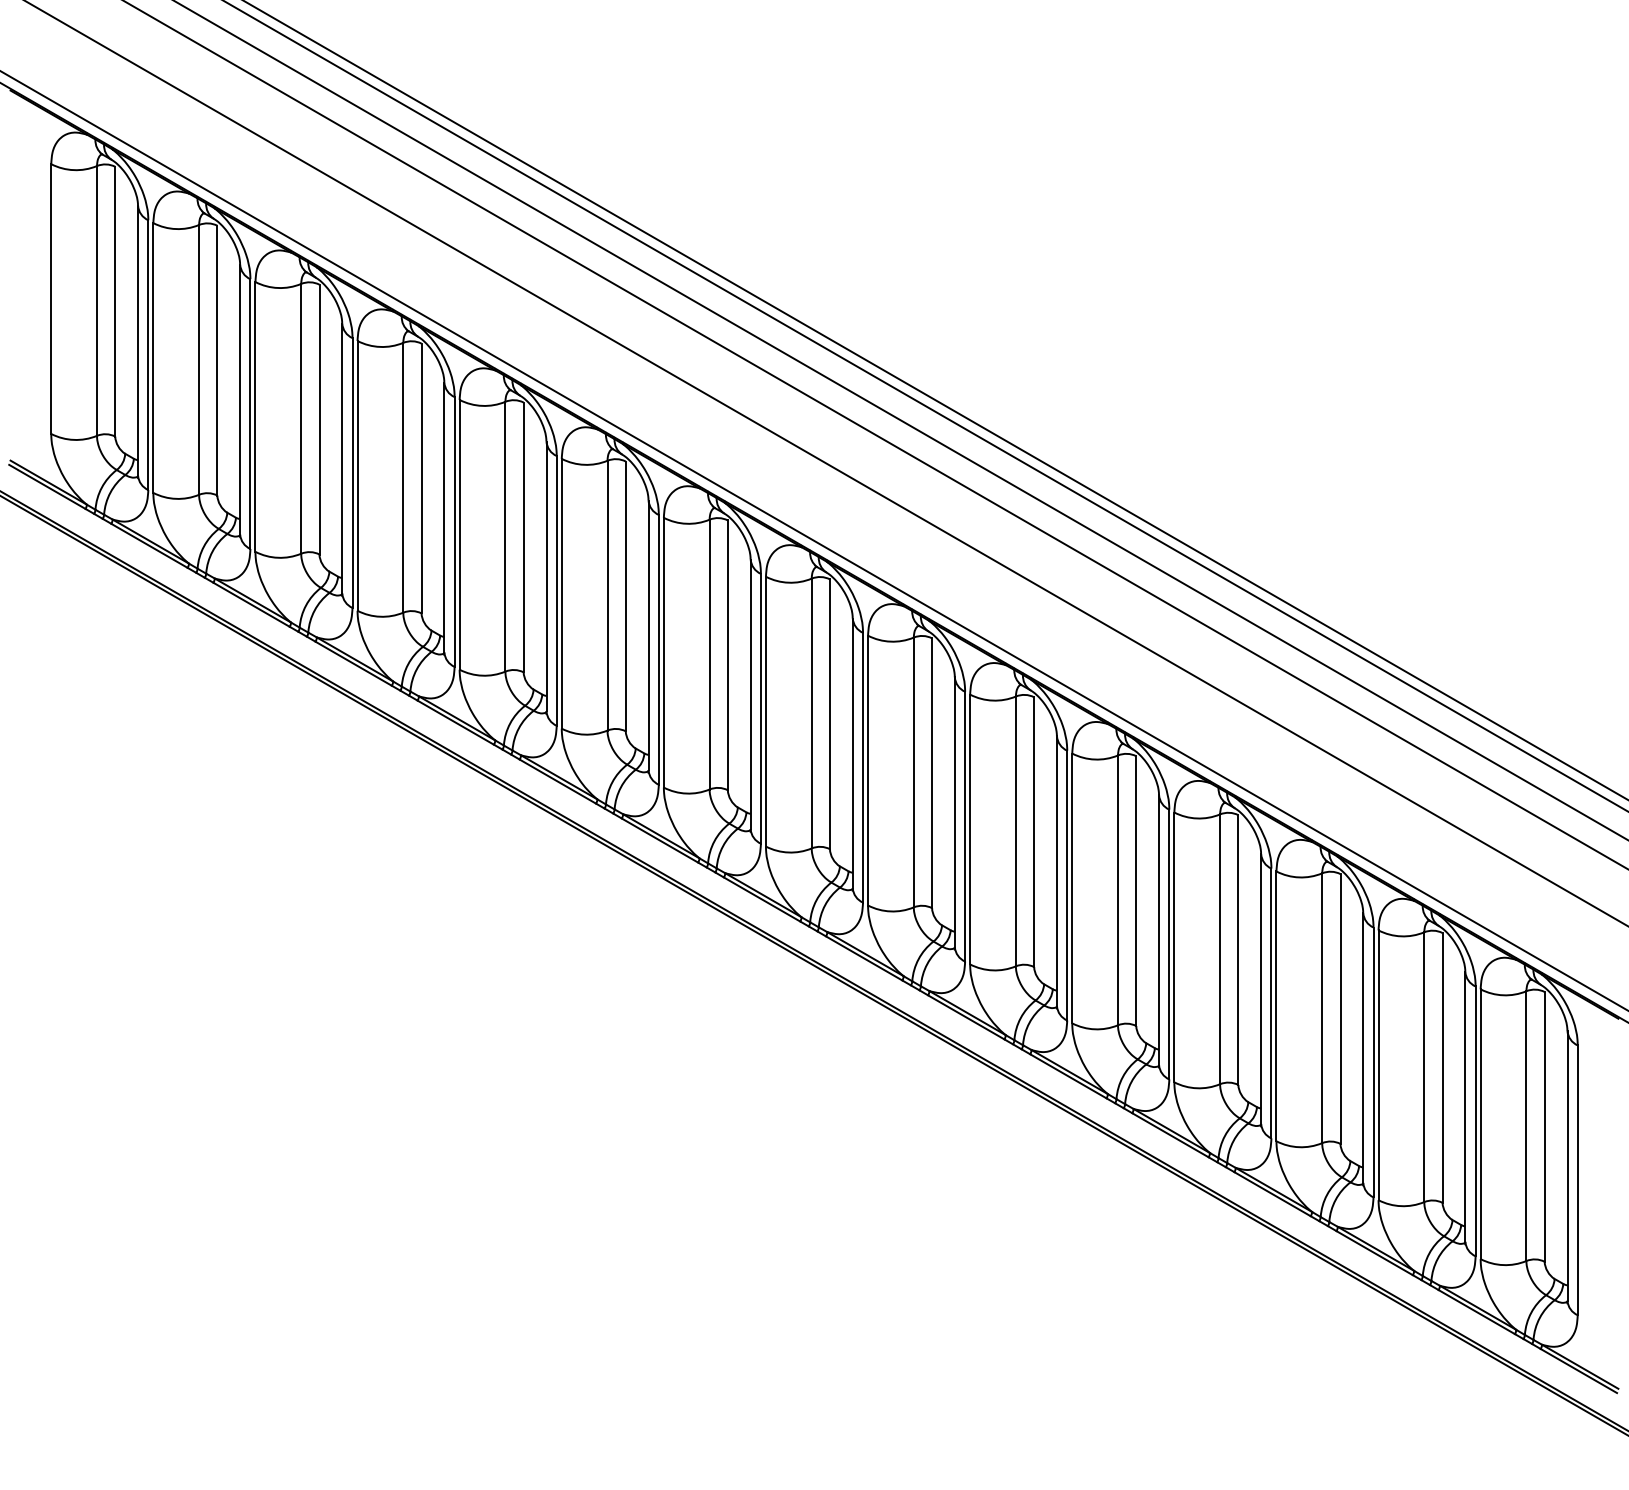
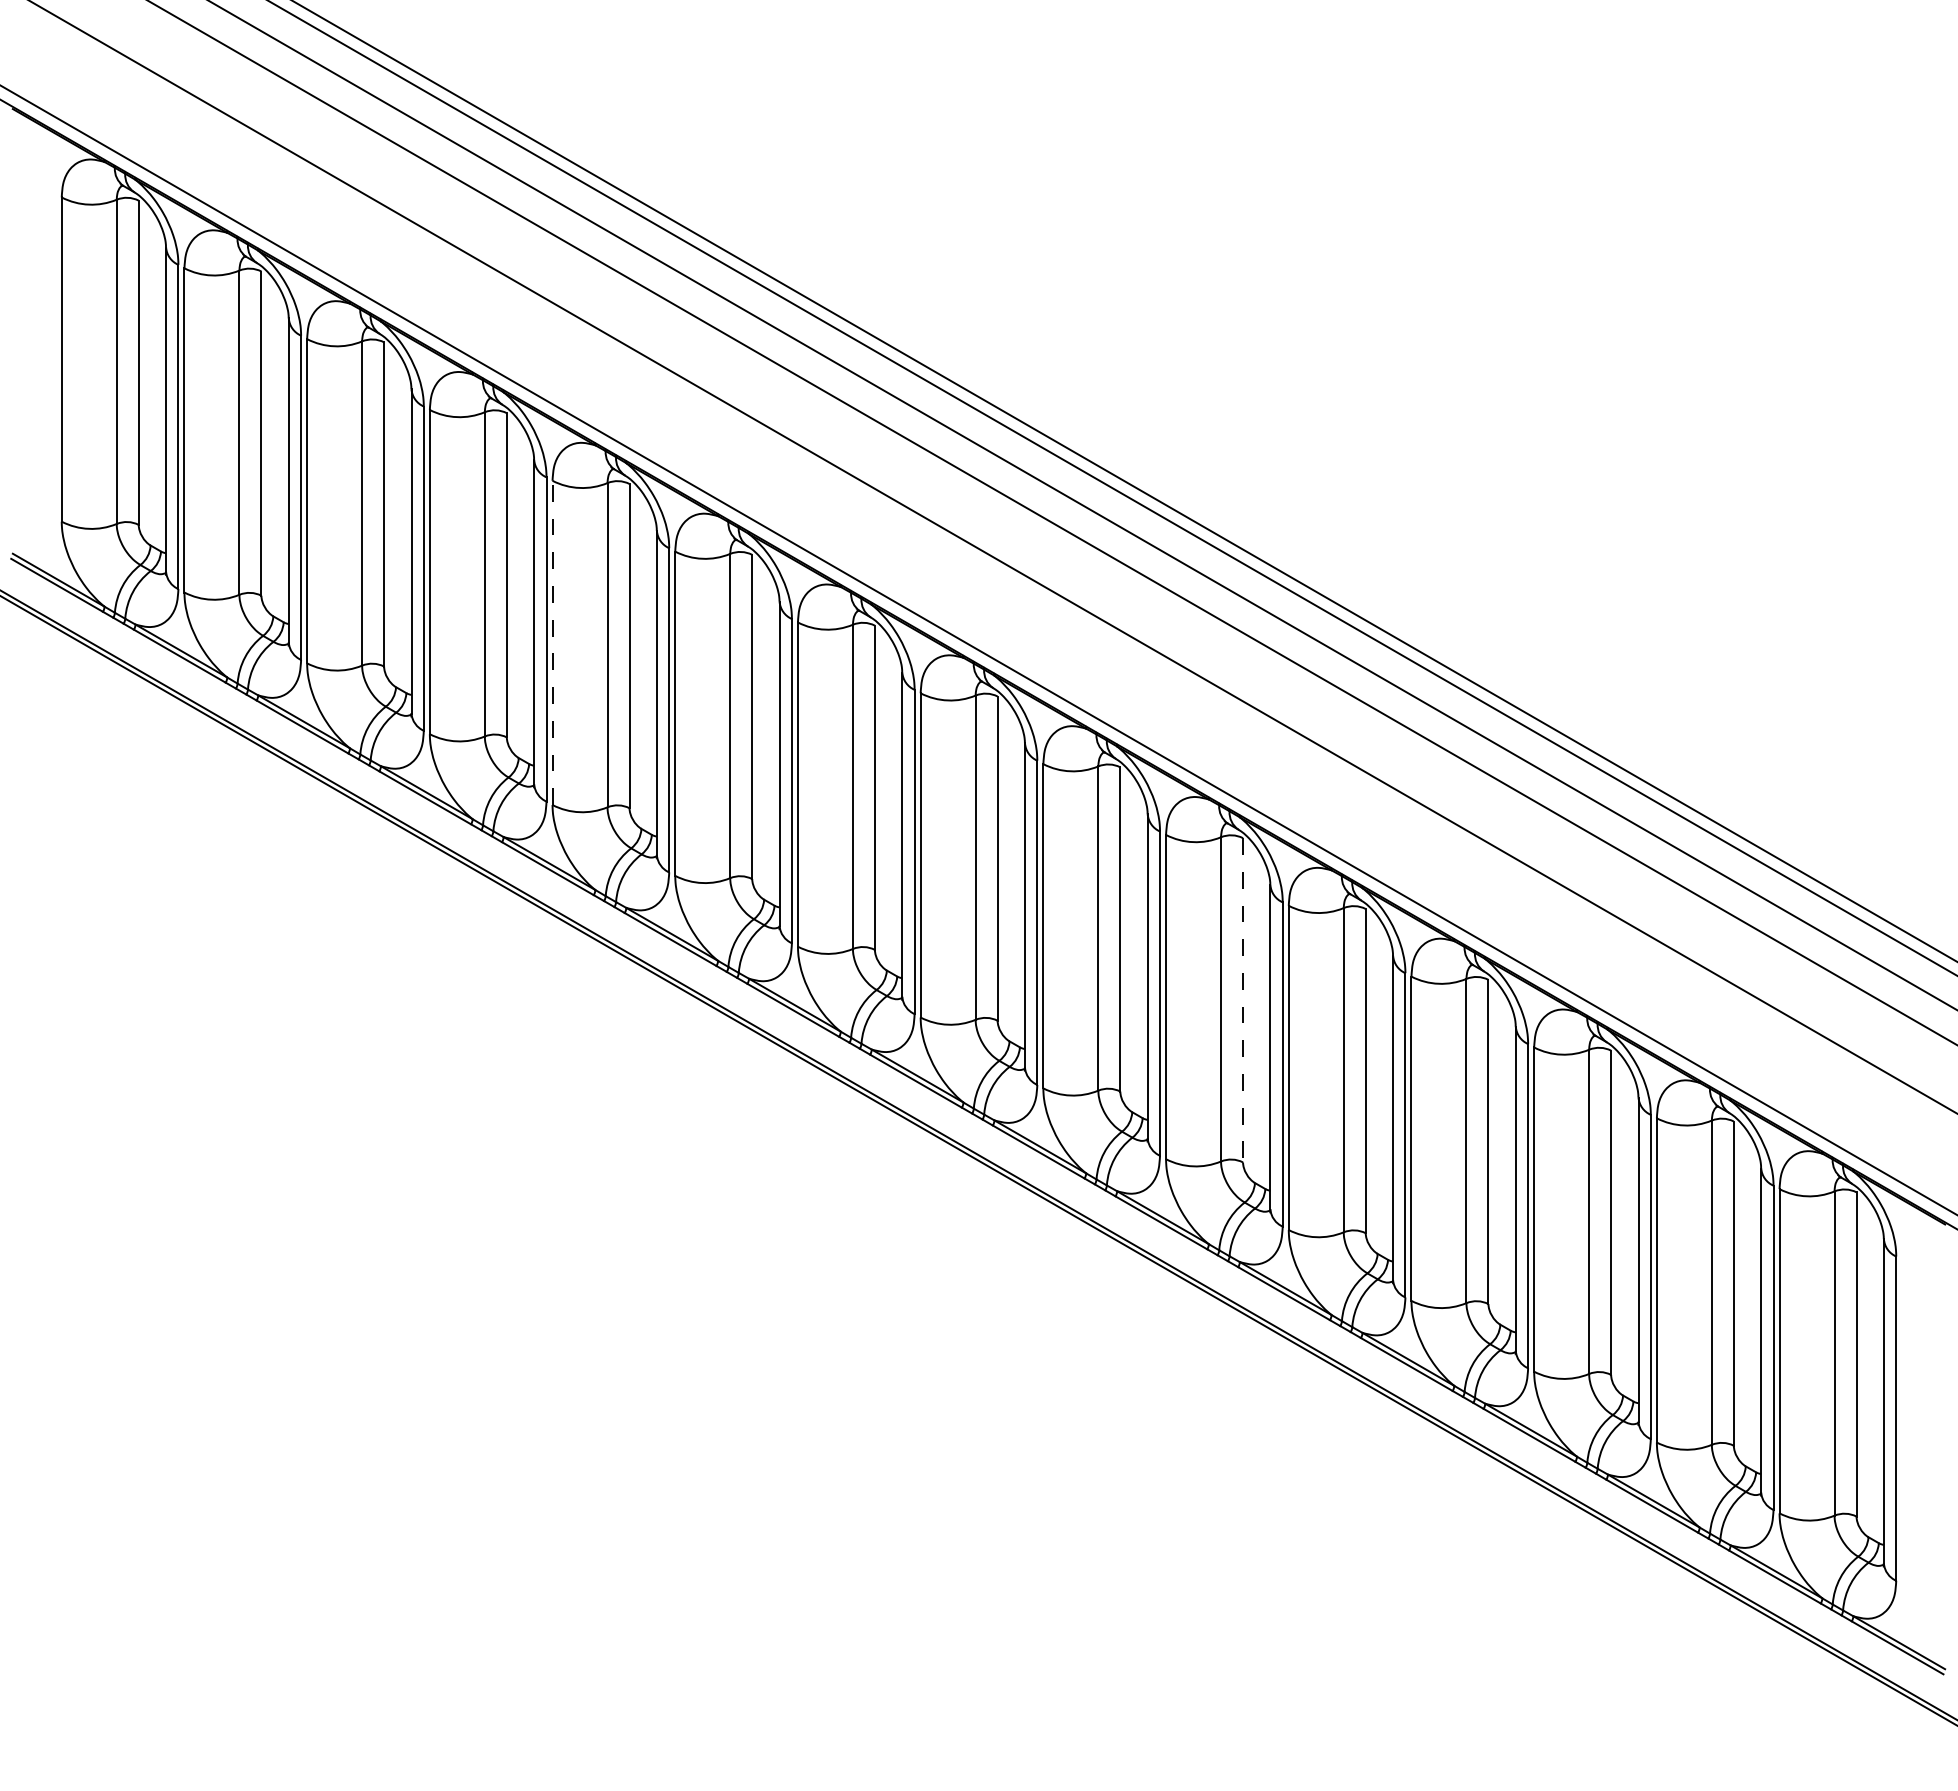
line: (459, 534) -> (552, 642), solid -> dashed
line: (1034, 832) -> (1243, 1000), solid -> dashed

